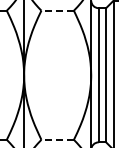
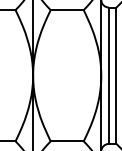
line: (57, 11) -> (67, 10), dashed -> solid
line: (57, 139) -> (67, 141), dashed -> solid

